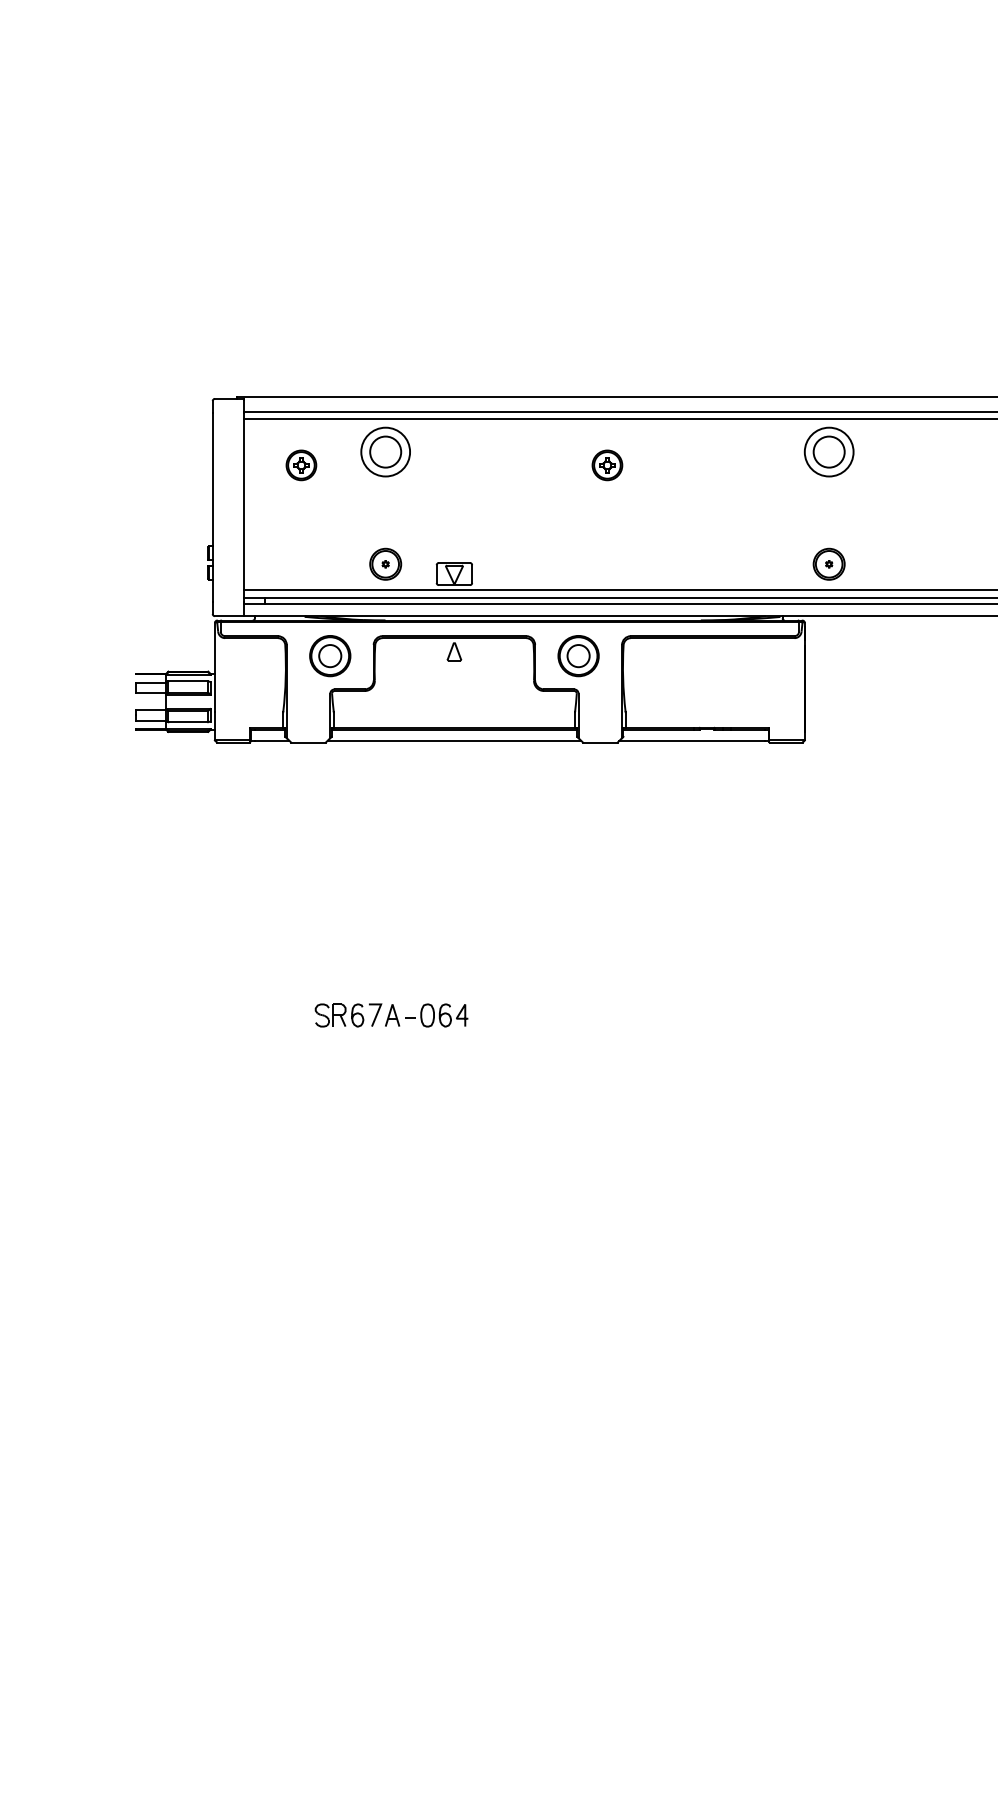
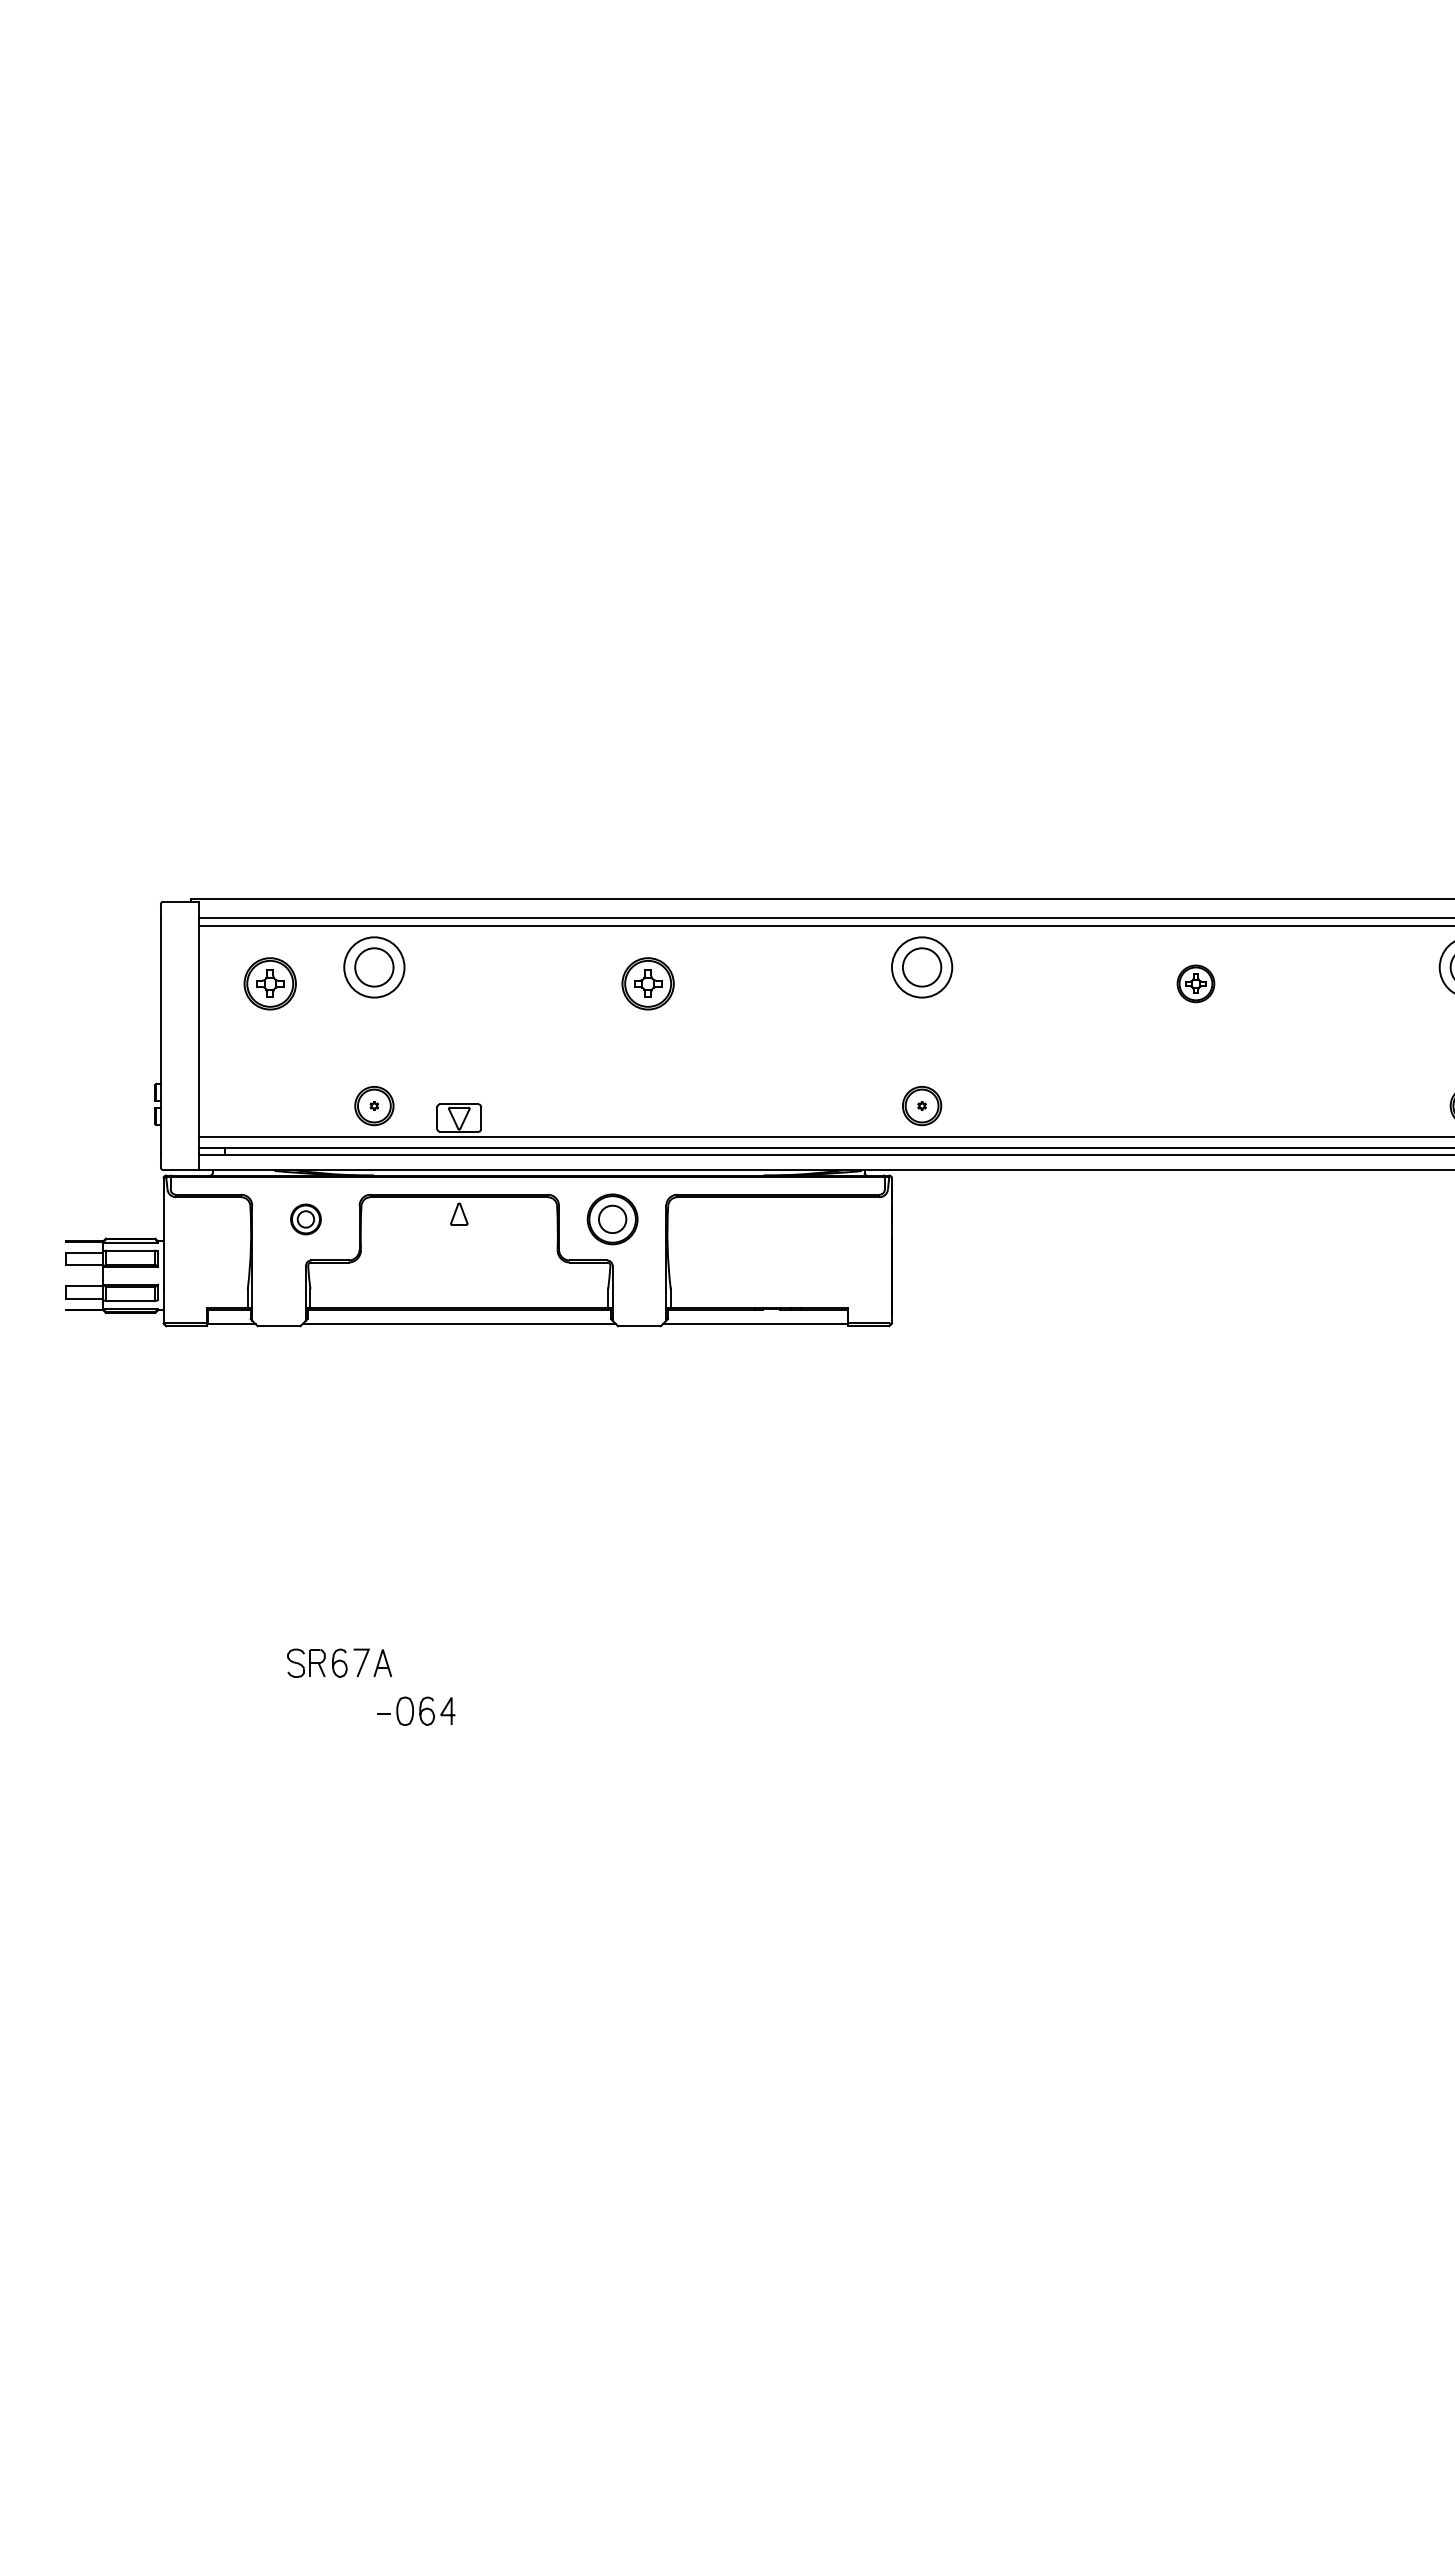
part: (301, 465) -> (270, 983), size x1.4
part: (607, 465) -> (648, 983), size x1.4
part: (329, 656) -> (305, 1219), size x0.6
part: (436, 1014) -> (416, 1710), moved

